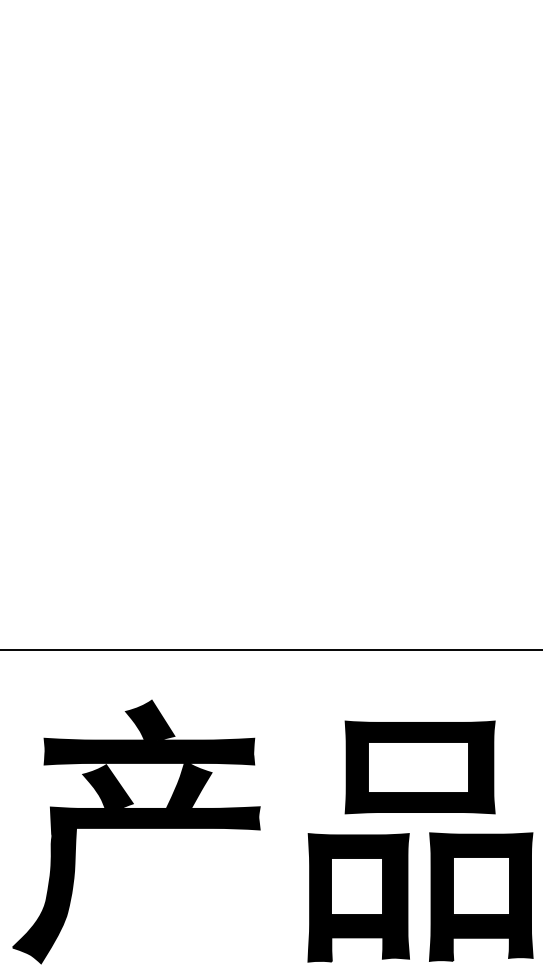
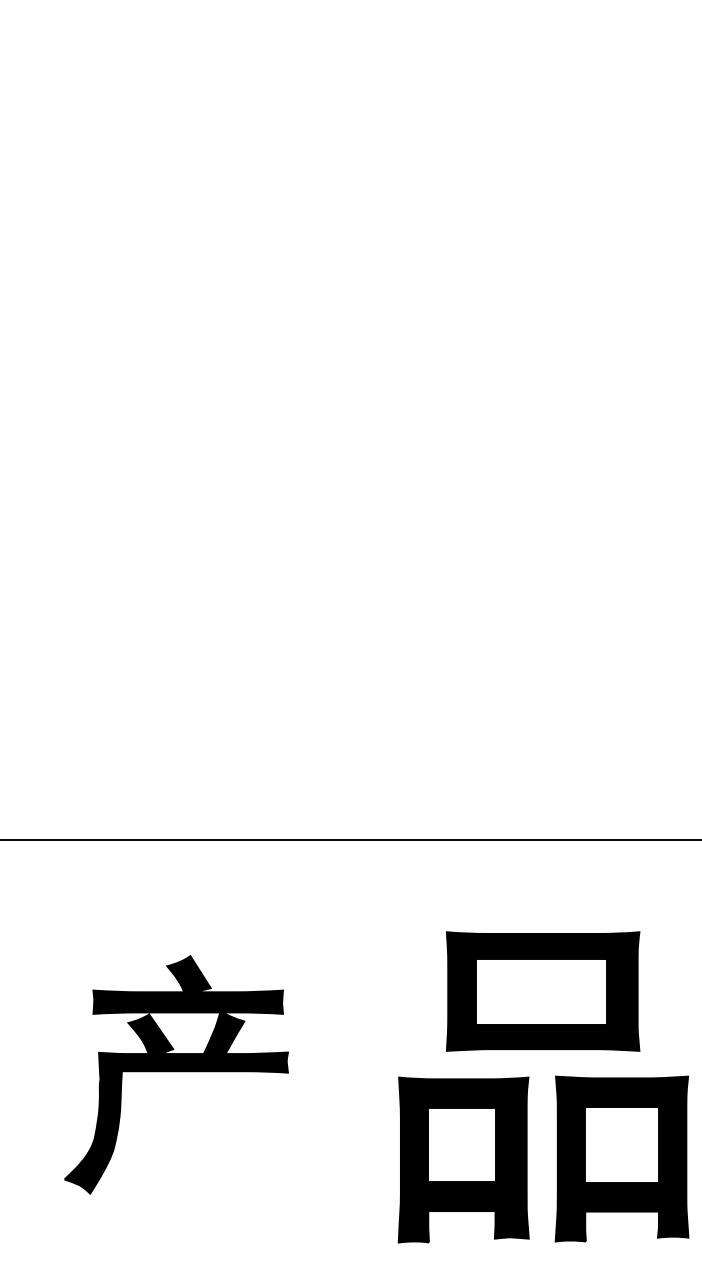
part: (136, 831) -> (176, 1074), size x0.7

